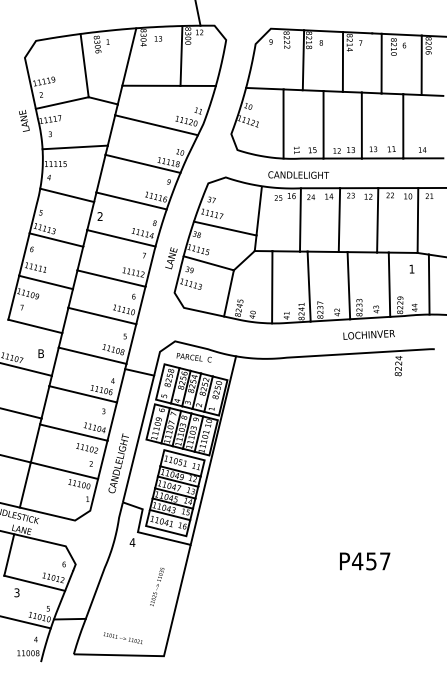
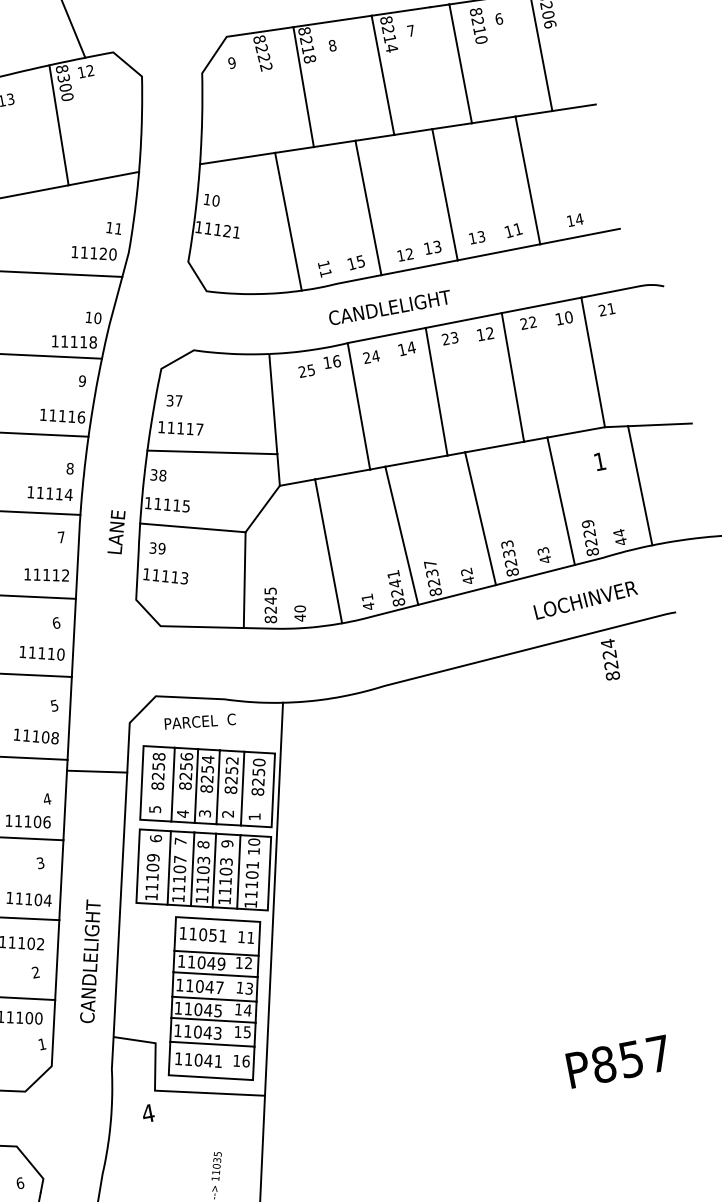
text: (298, 174) -> (389, 306), moved
text: (368, 334) -> (584, 599), moved
text: (357, 561) -> (603, 1064), P457 -> P857

